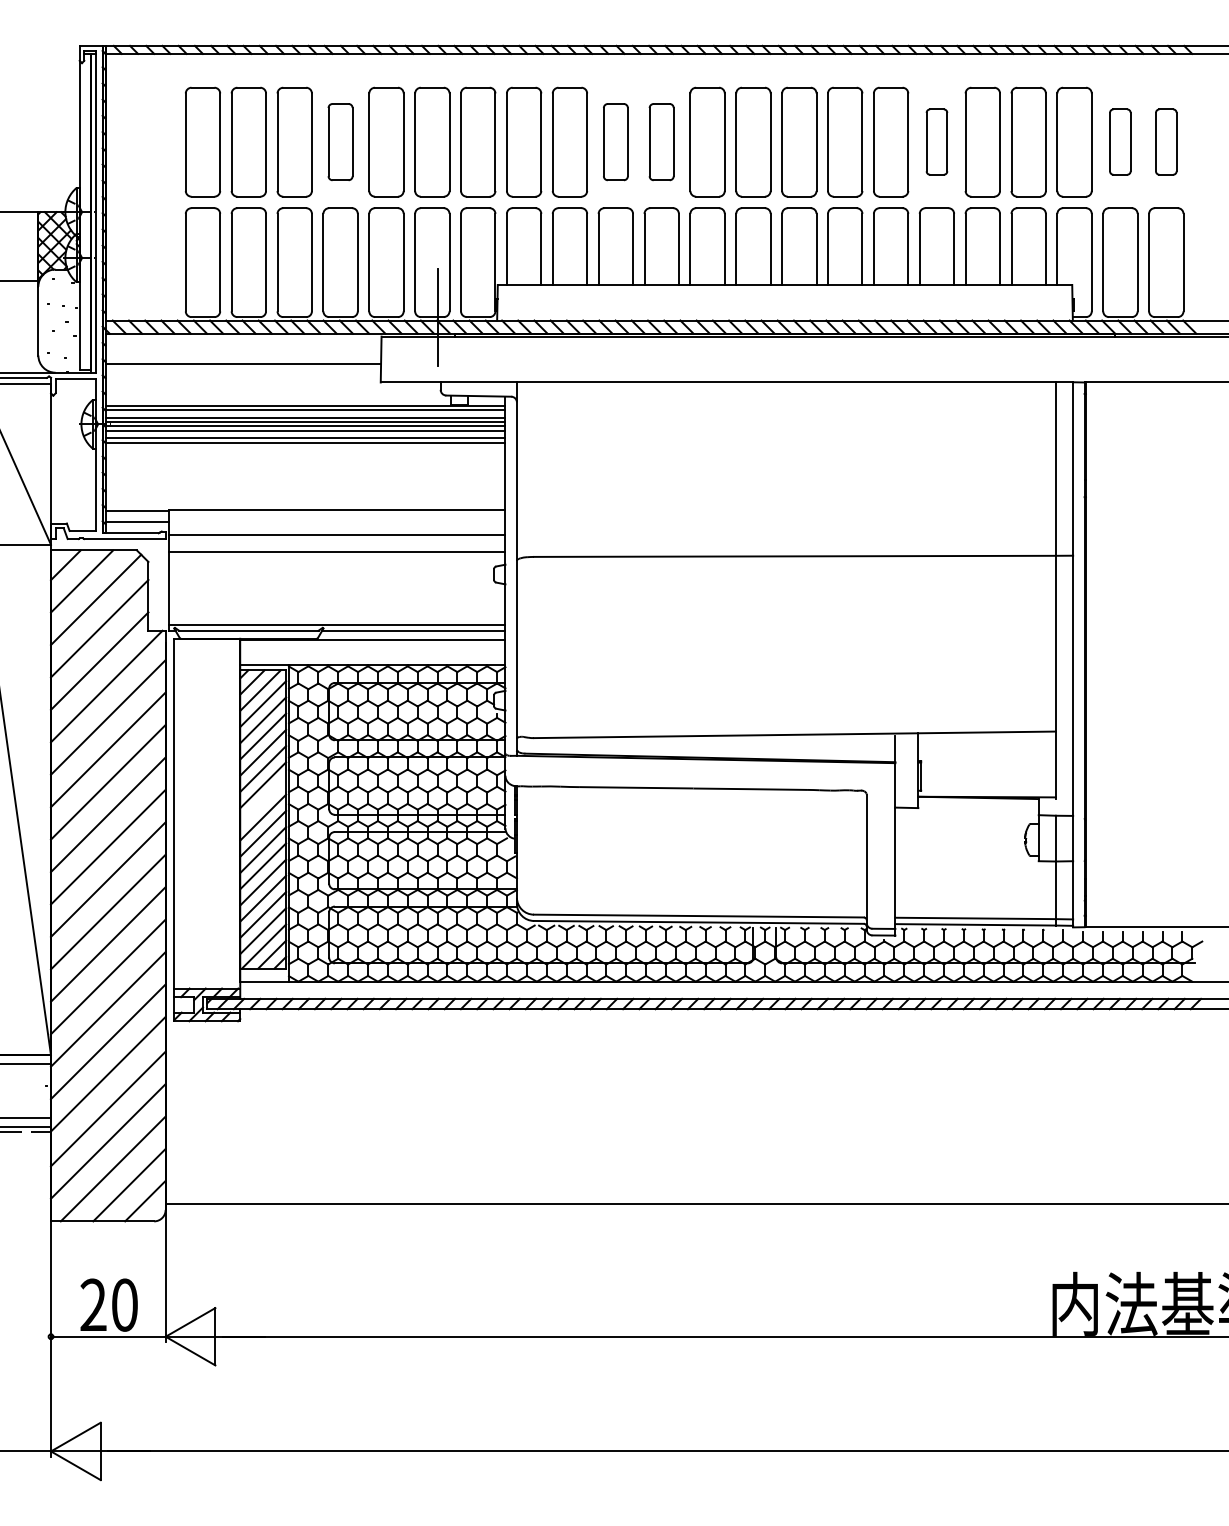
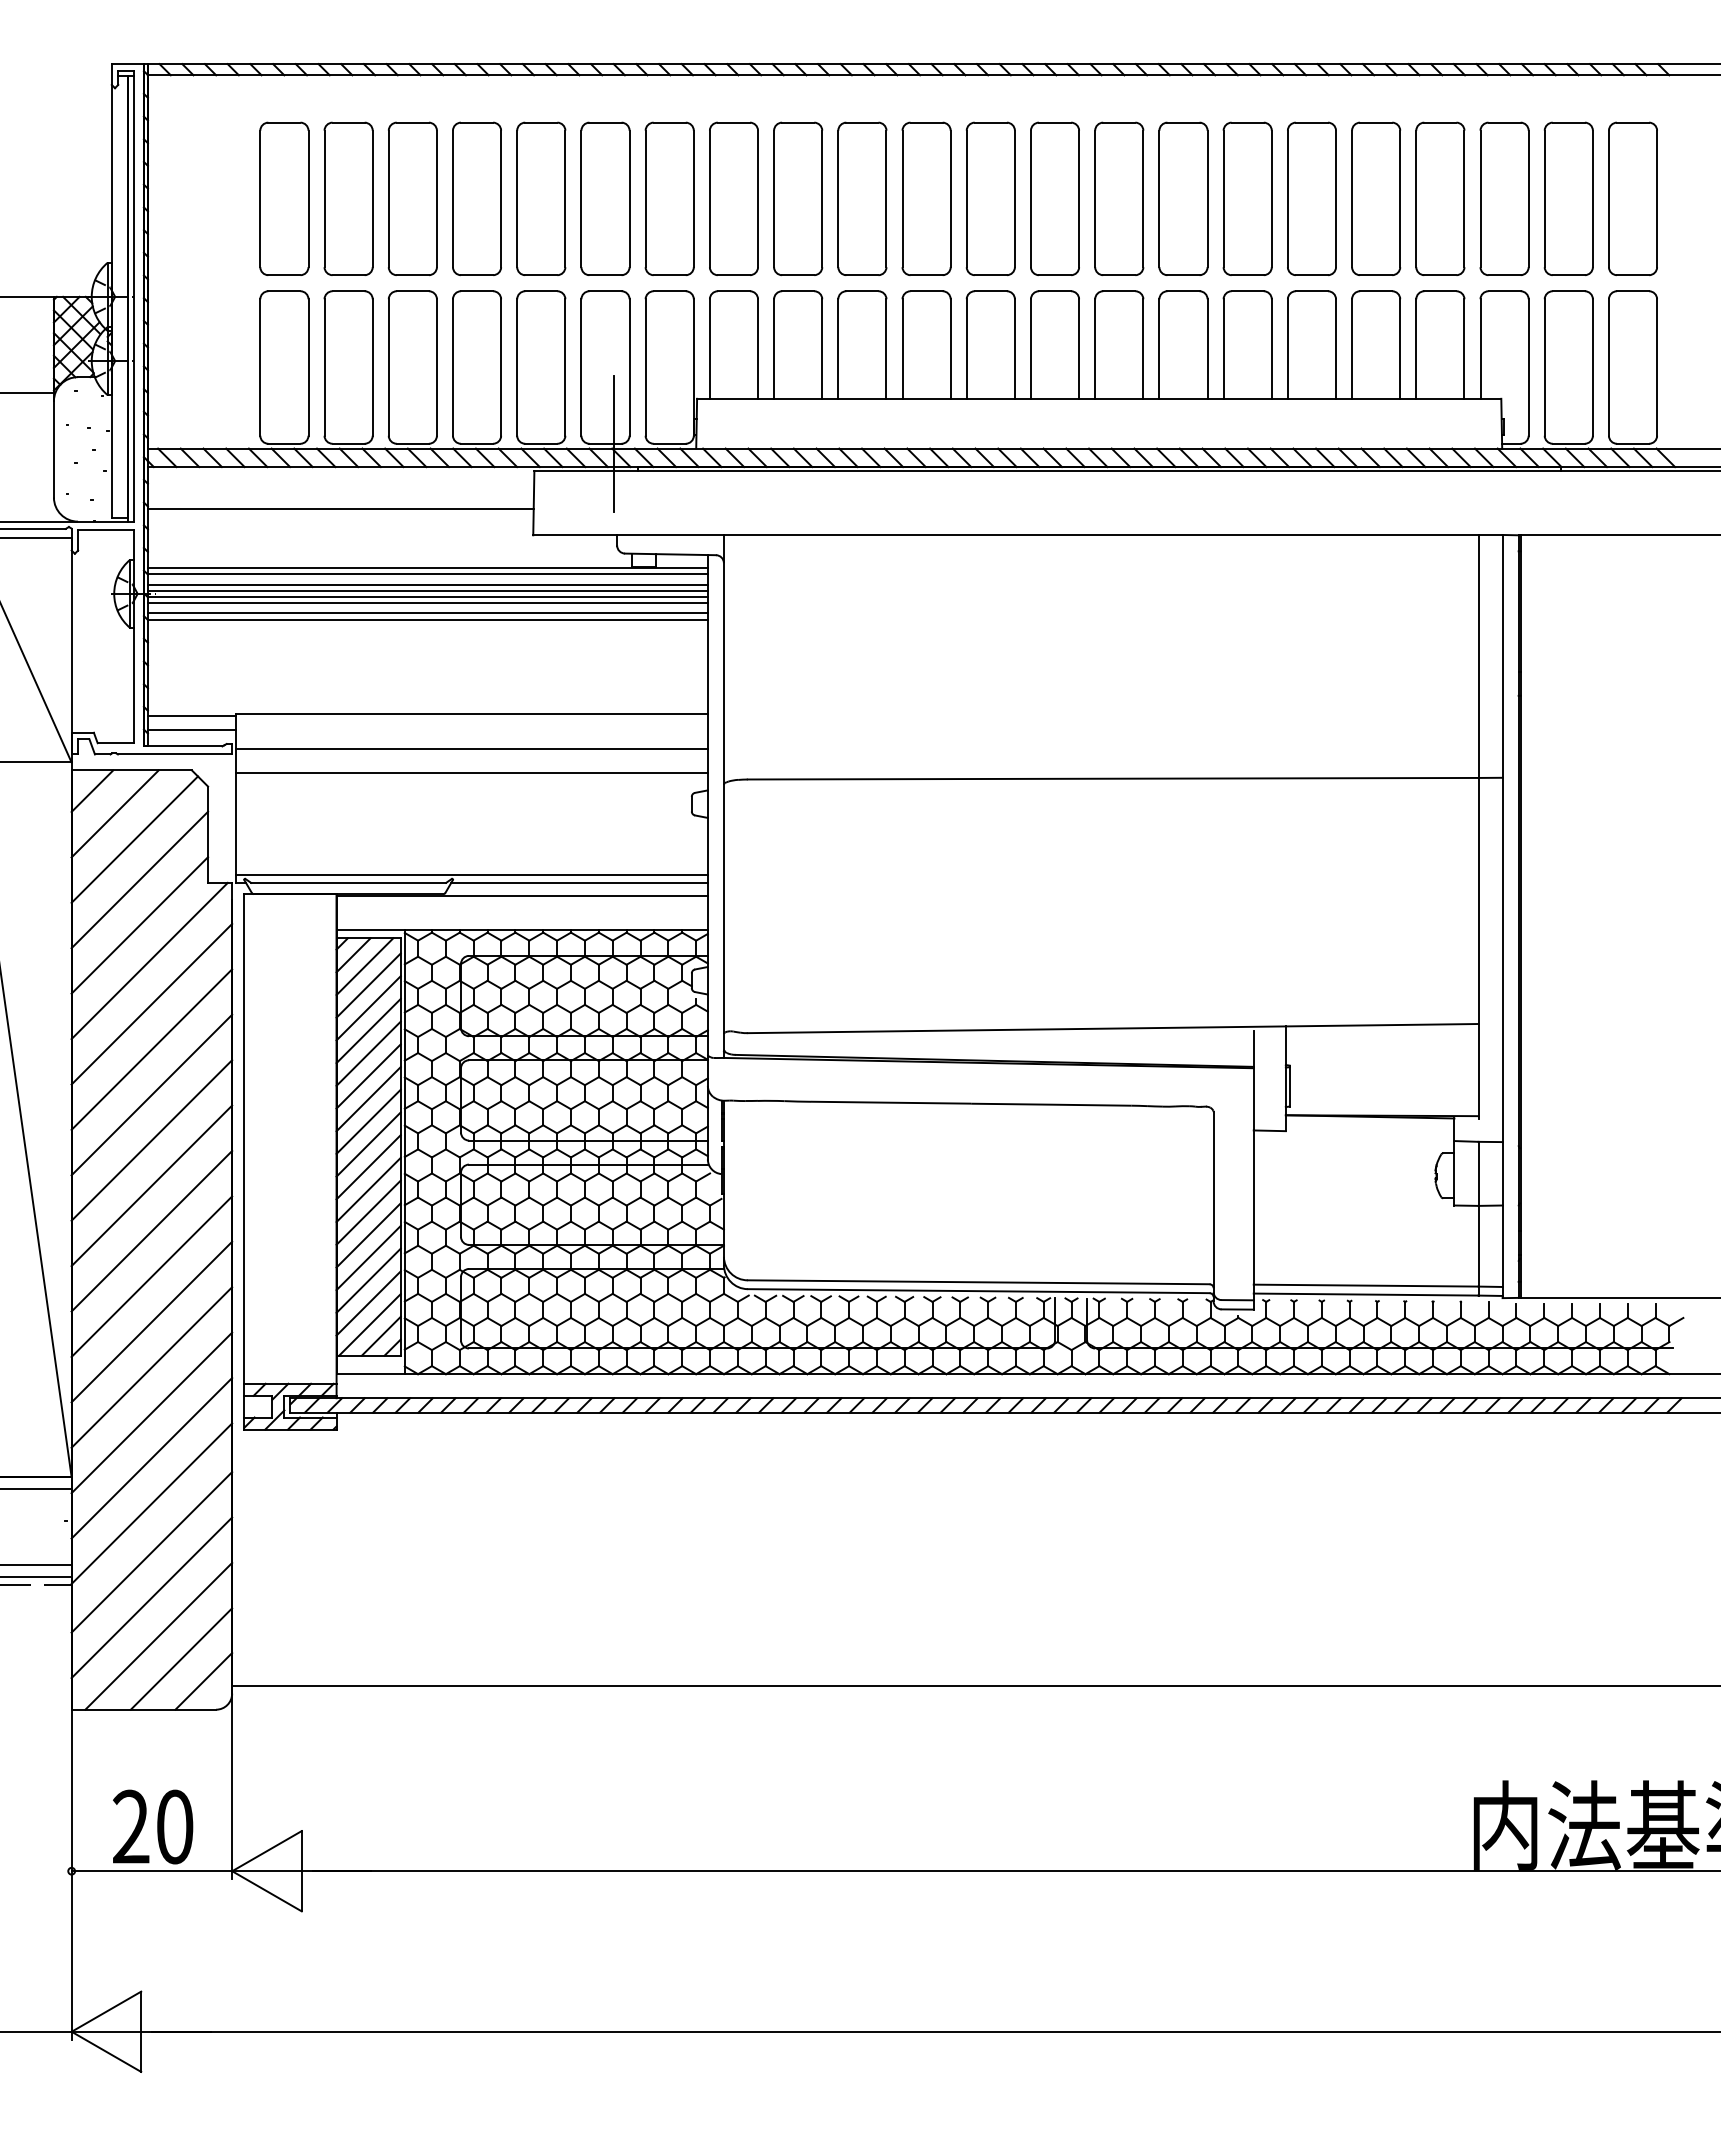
part: (340, 141) -> (476, 198), size x1.43
part: (615, 141) -> (862, 198), size x1.43
part: (661, 141) -> (926, 198), size x1.43
part: (936, 141) -> (1311, 198), size x1.67
part: (1120, 141) -> (1568, 198), size x1.67
part: (1165, 141) -> (1632, 198), size x1.67
line: (263, 801) -> (368, 1121), added

